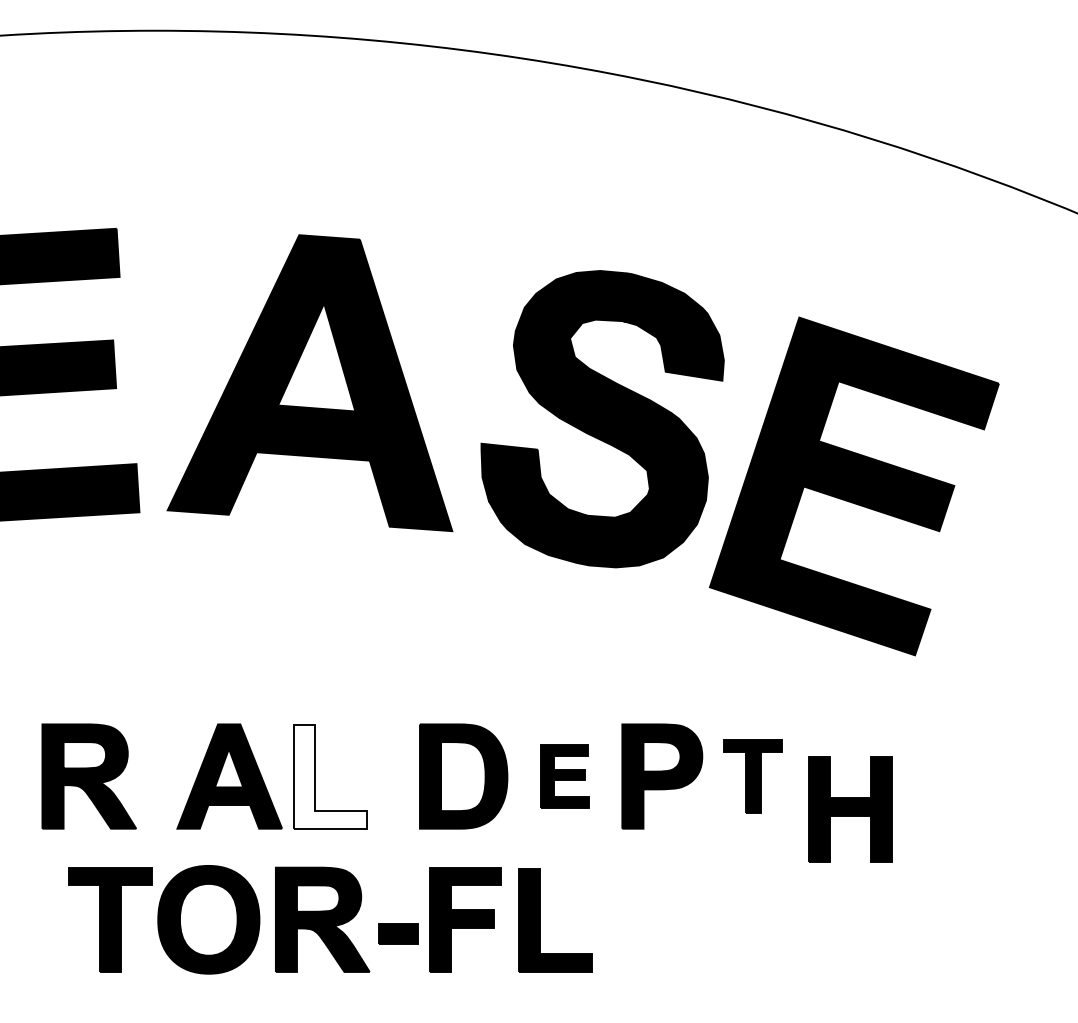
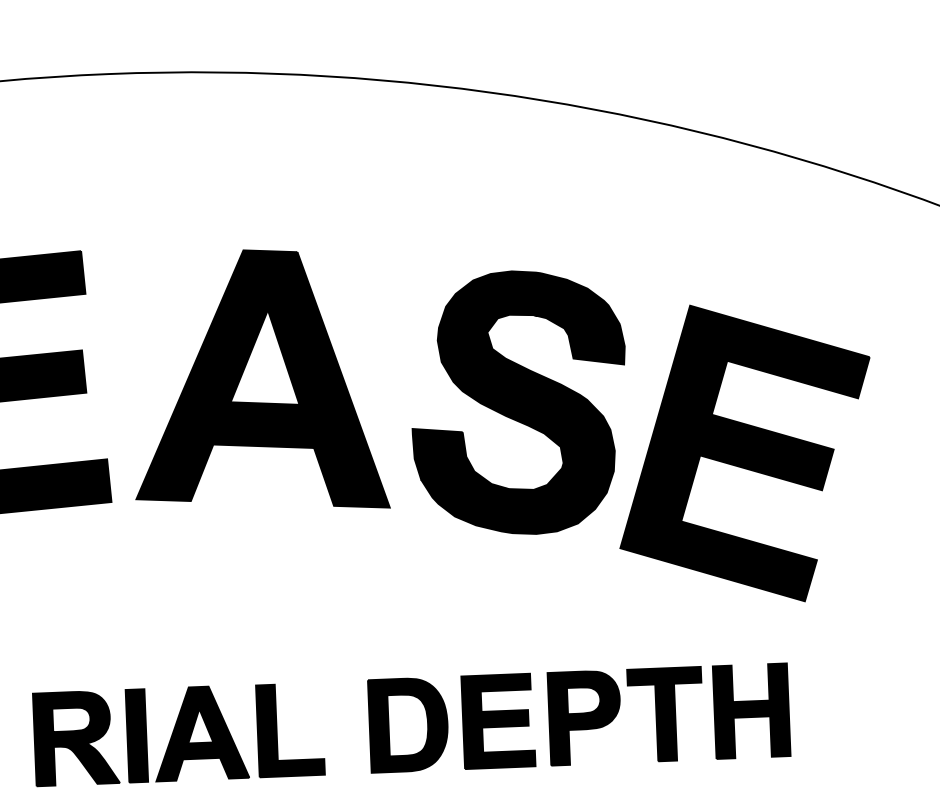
part: (157, 776) -> (136, 735), added
fill: (330, 776) -> (290, 729), added
part: (564, 776) -> (498, 721), size x1.67
part: (753, 776) -> (665, 714), size x1.43
part: (850, 809) -> (751, 711), moved

